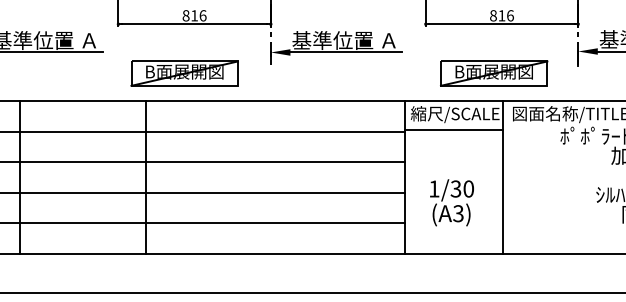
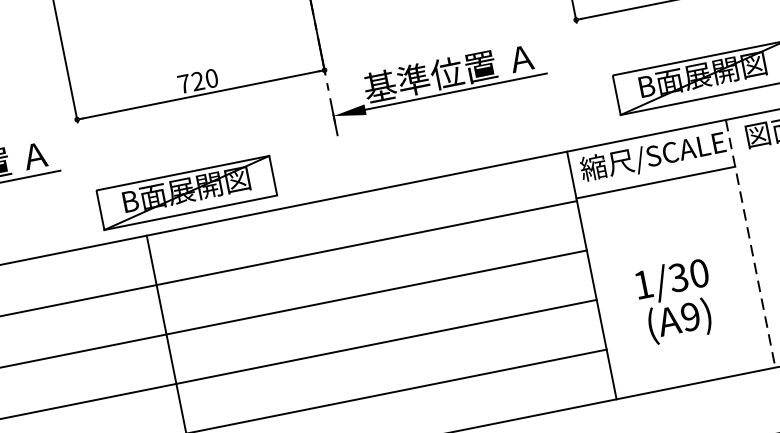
text: (194, 15) -> (197, 80), 816 -> 720
part: (184, 73) -> (186, 192), moved
line: (502, 177) -> (750, 243), solid -> dashed
text: (458, 213) -> (690, 316), (A3) -> (A9)

